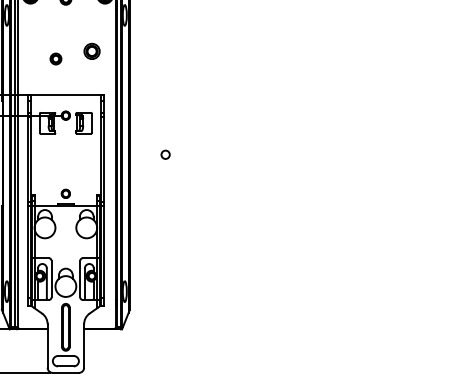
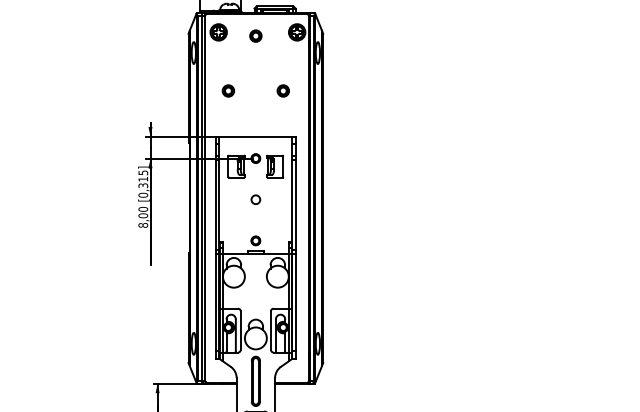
part: (91, 50) -> (282, 90), size x0.71
part: (56, 58) -> (228, 90), moved
circle: (165, 154) -> (255, 199), moved

